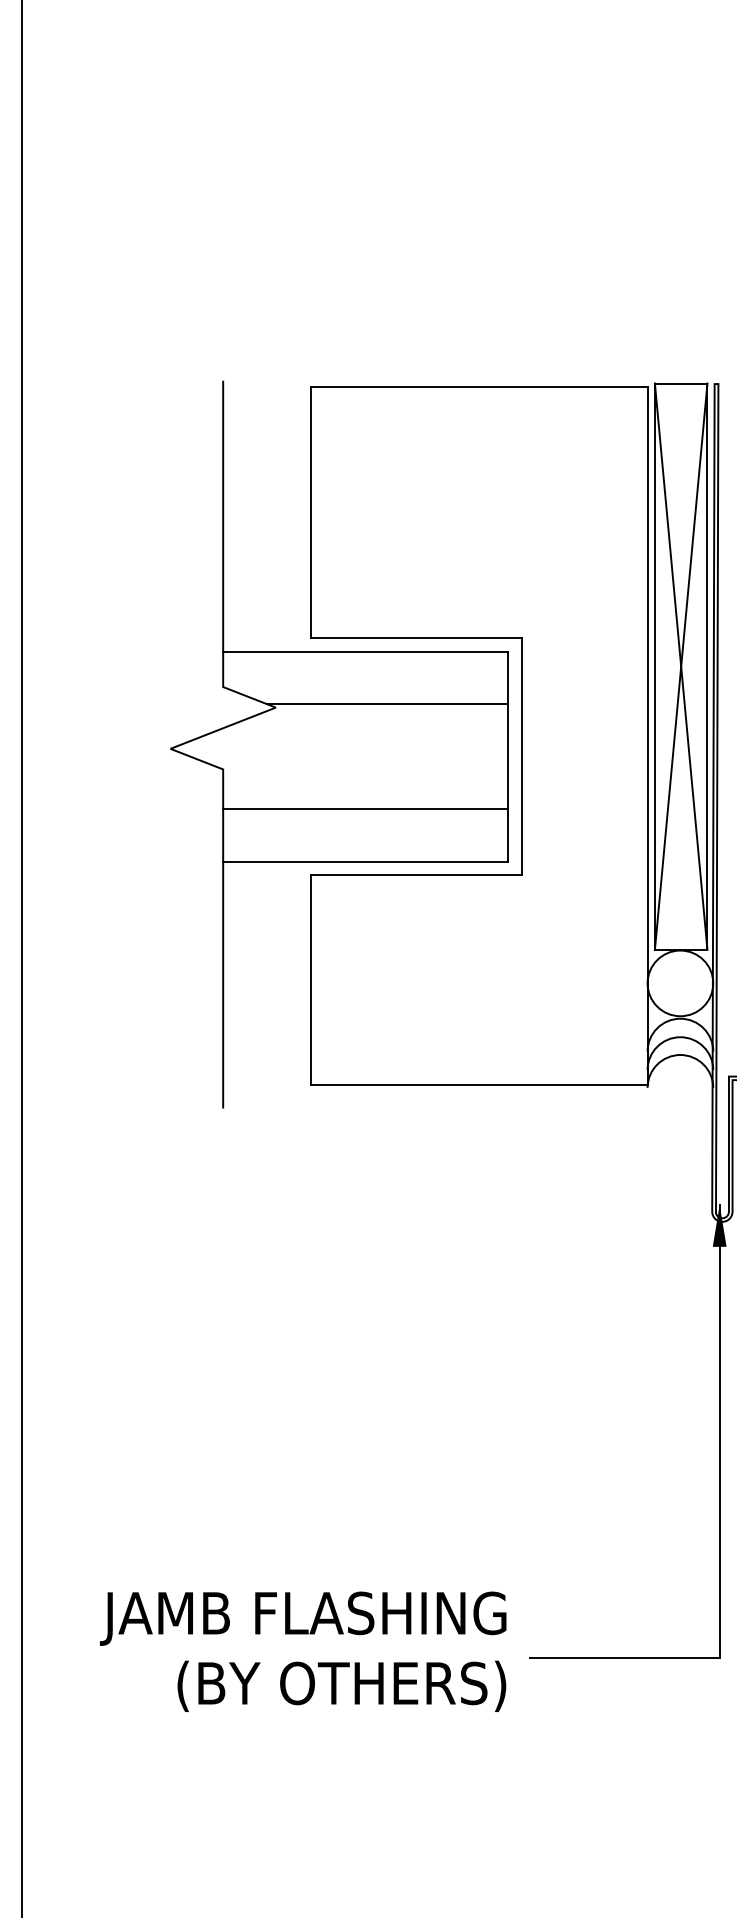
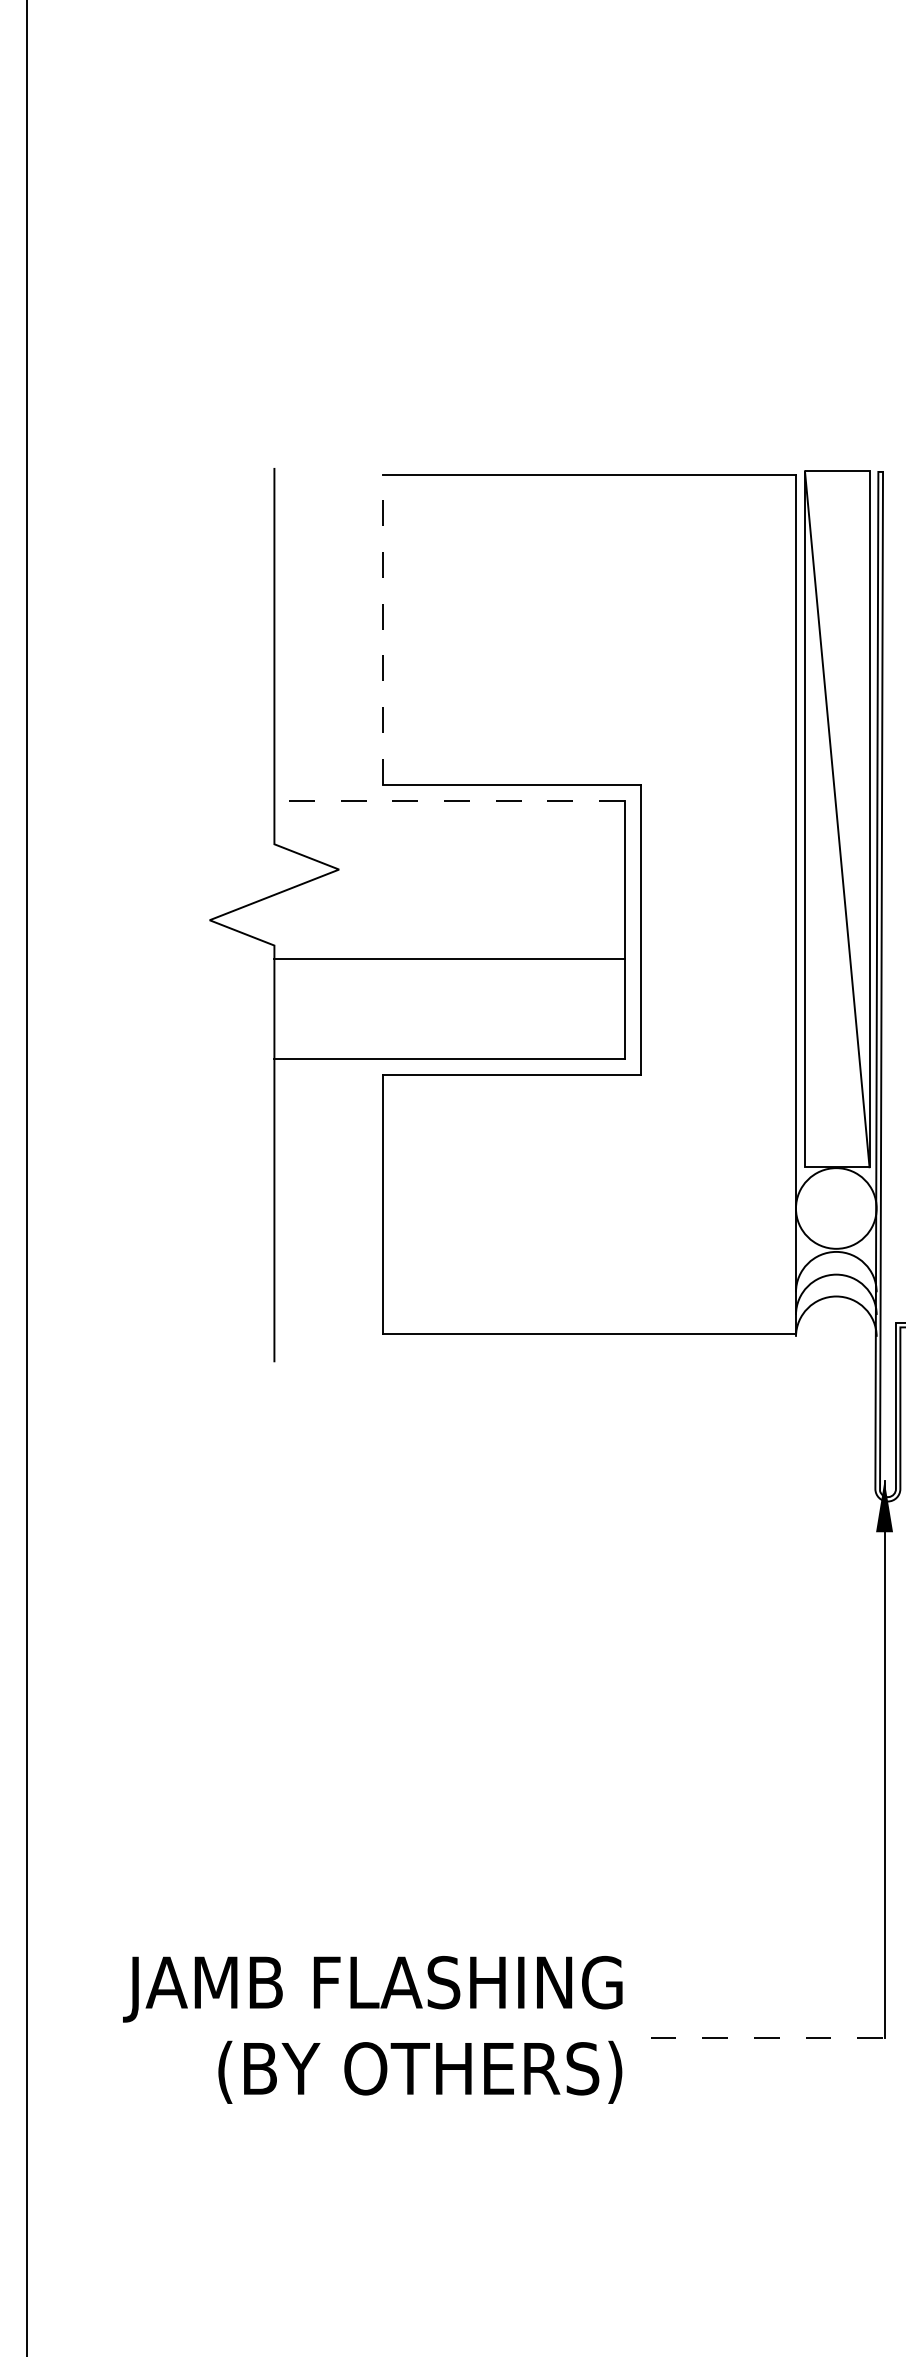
line: (311, 512) -> (382, 629), solid -> dashed
line: (365, 651) -> (449, 800), solid -> dashed
line: (680, 666) -> (836, 819), removed
line: (387, 704) -> (476, 865), removed
line: (365, 809) -> (449, 959), moved
line: (624, 1658) -> (767, 2038), solid -> dashed

